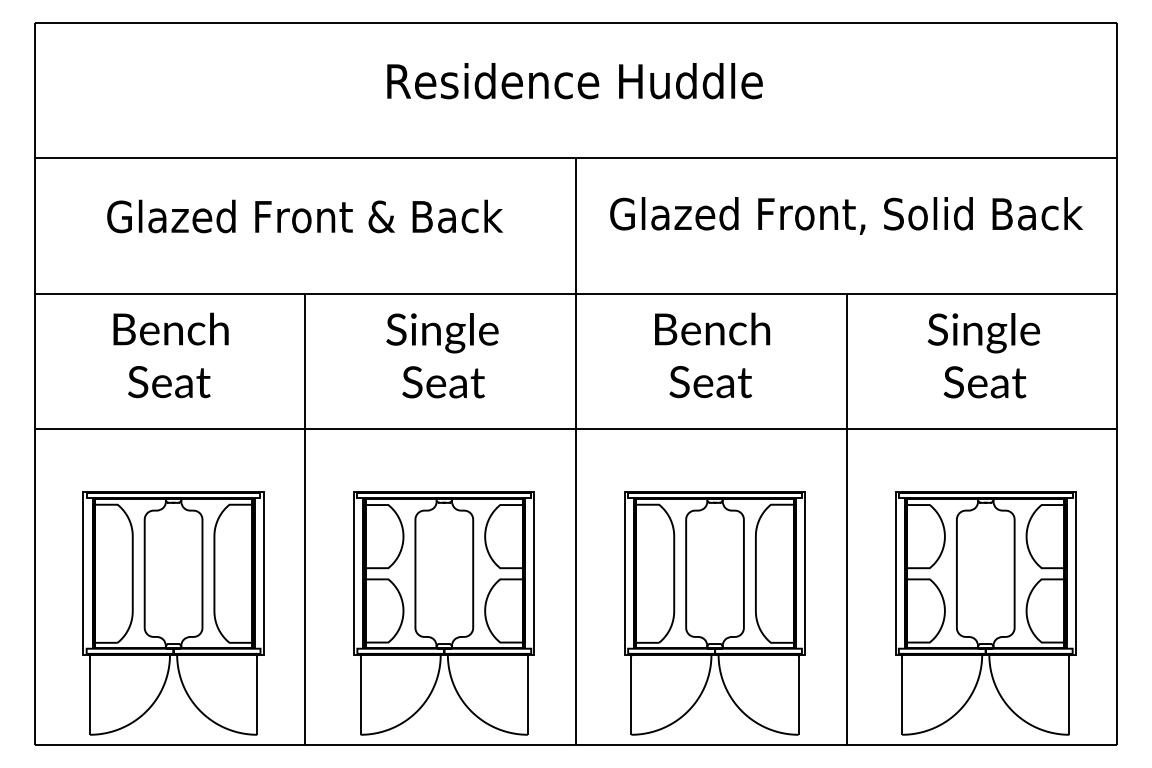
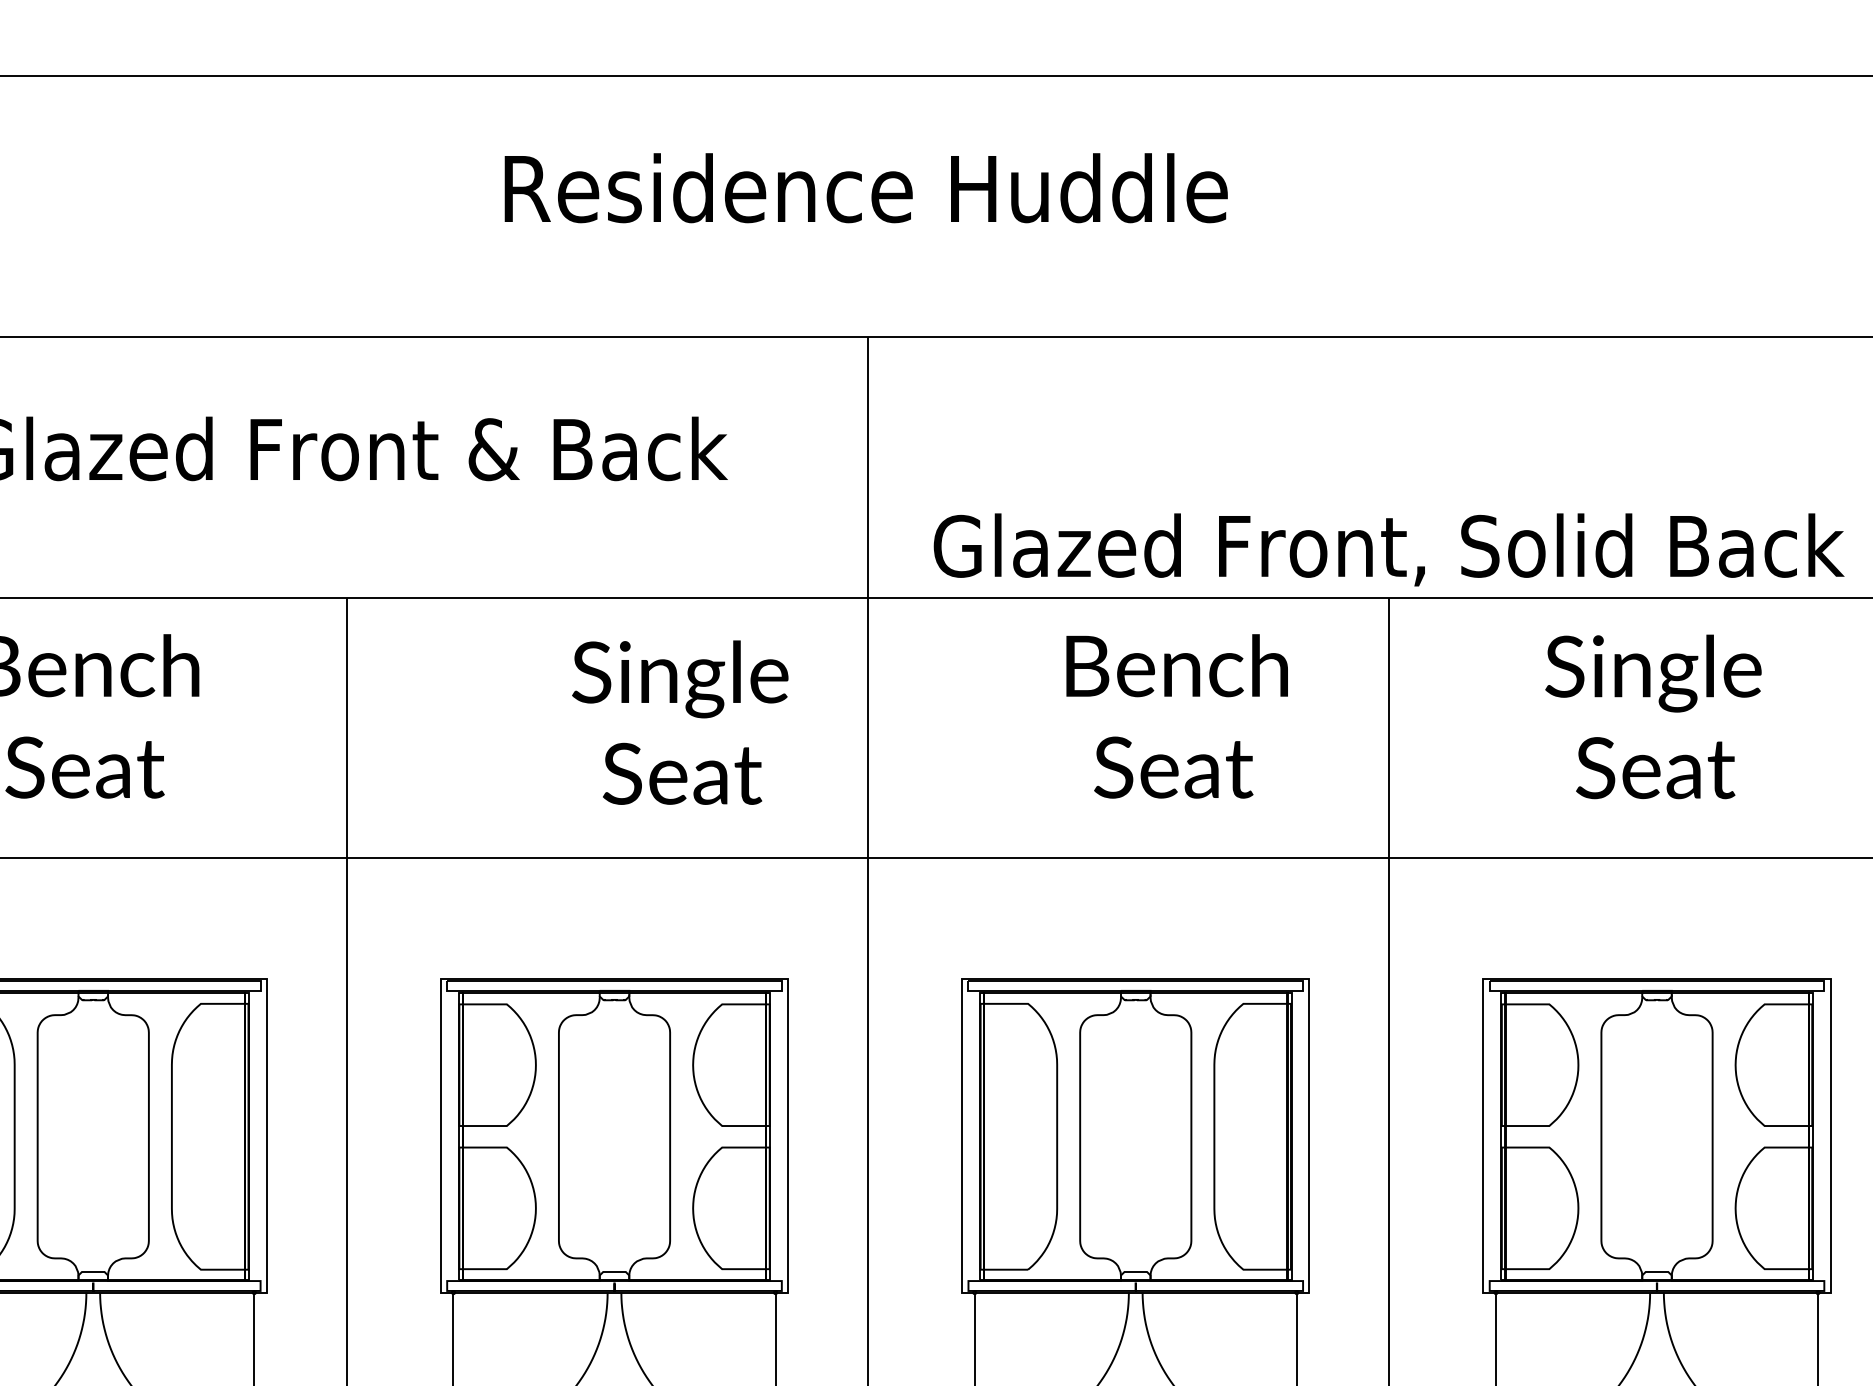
text: (846, 215) -> (1388, 548), moved
text: (442, 355) -> (680, 722), moved
text: (712, 355) -> (1177, 716), moved

